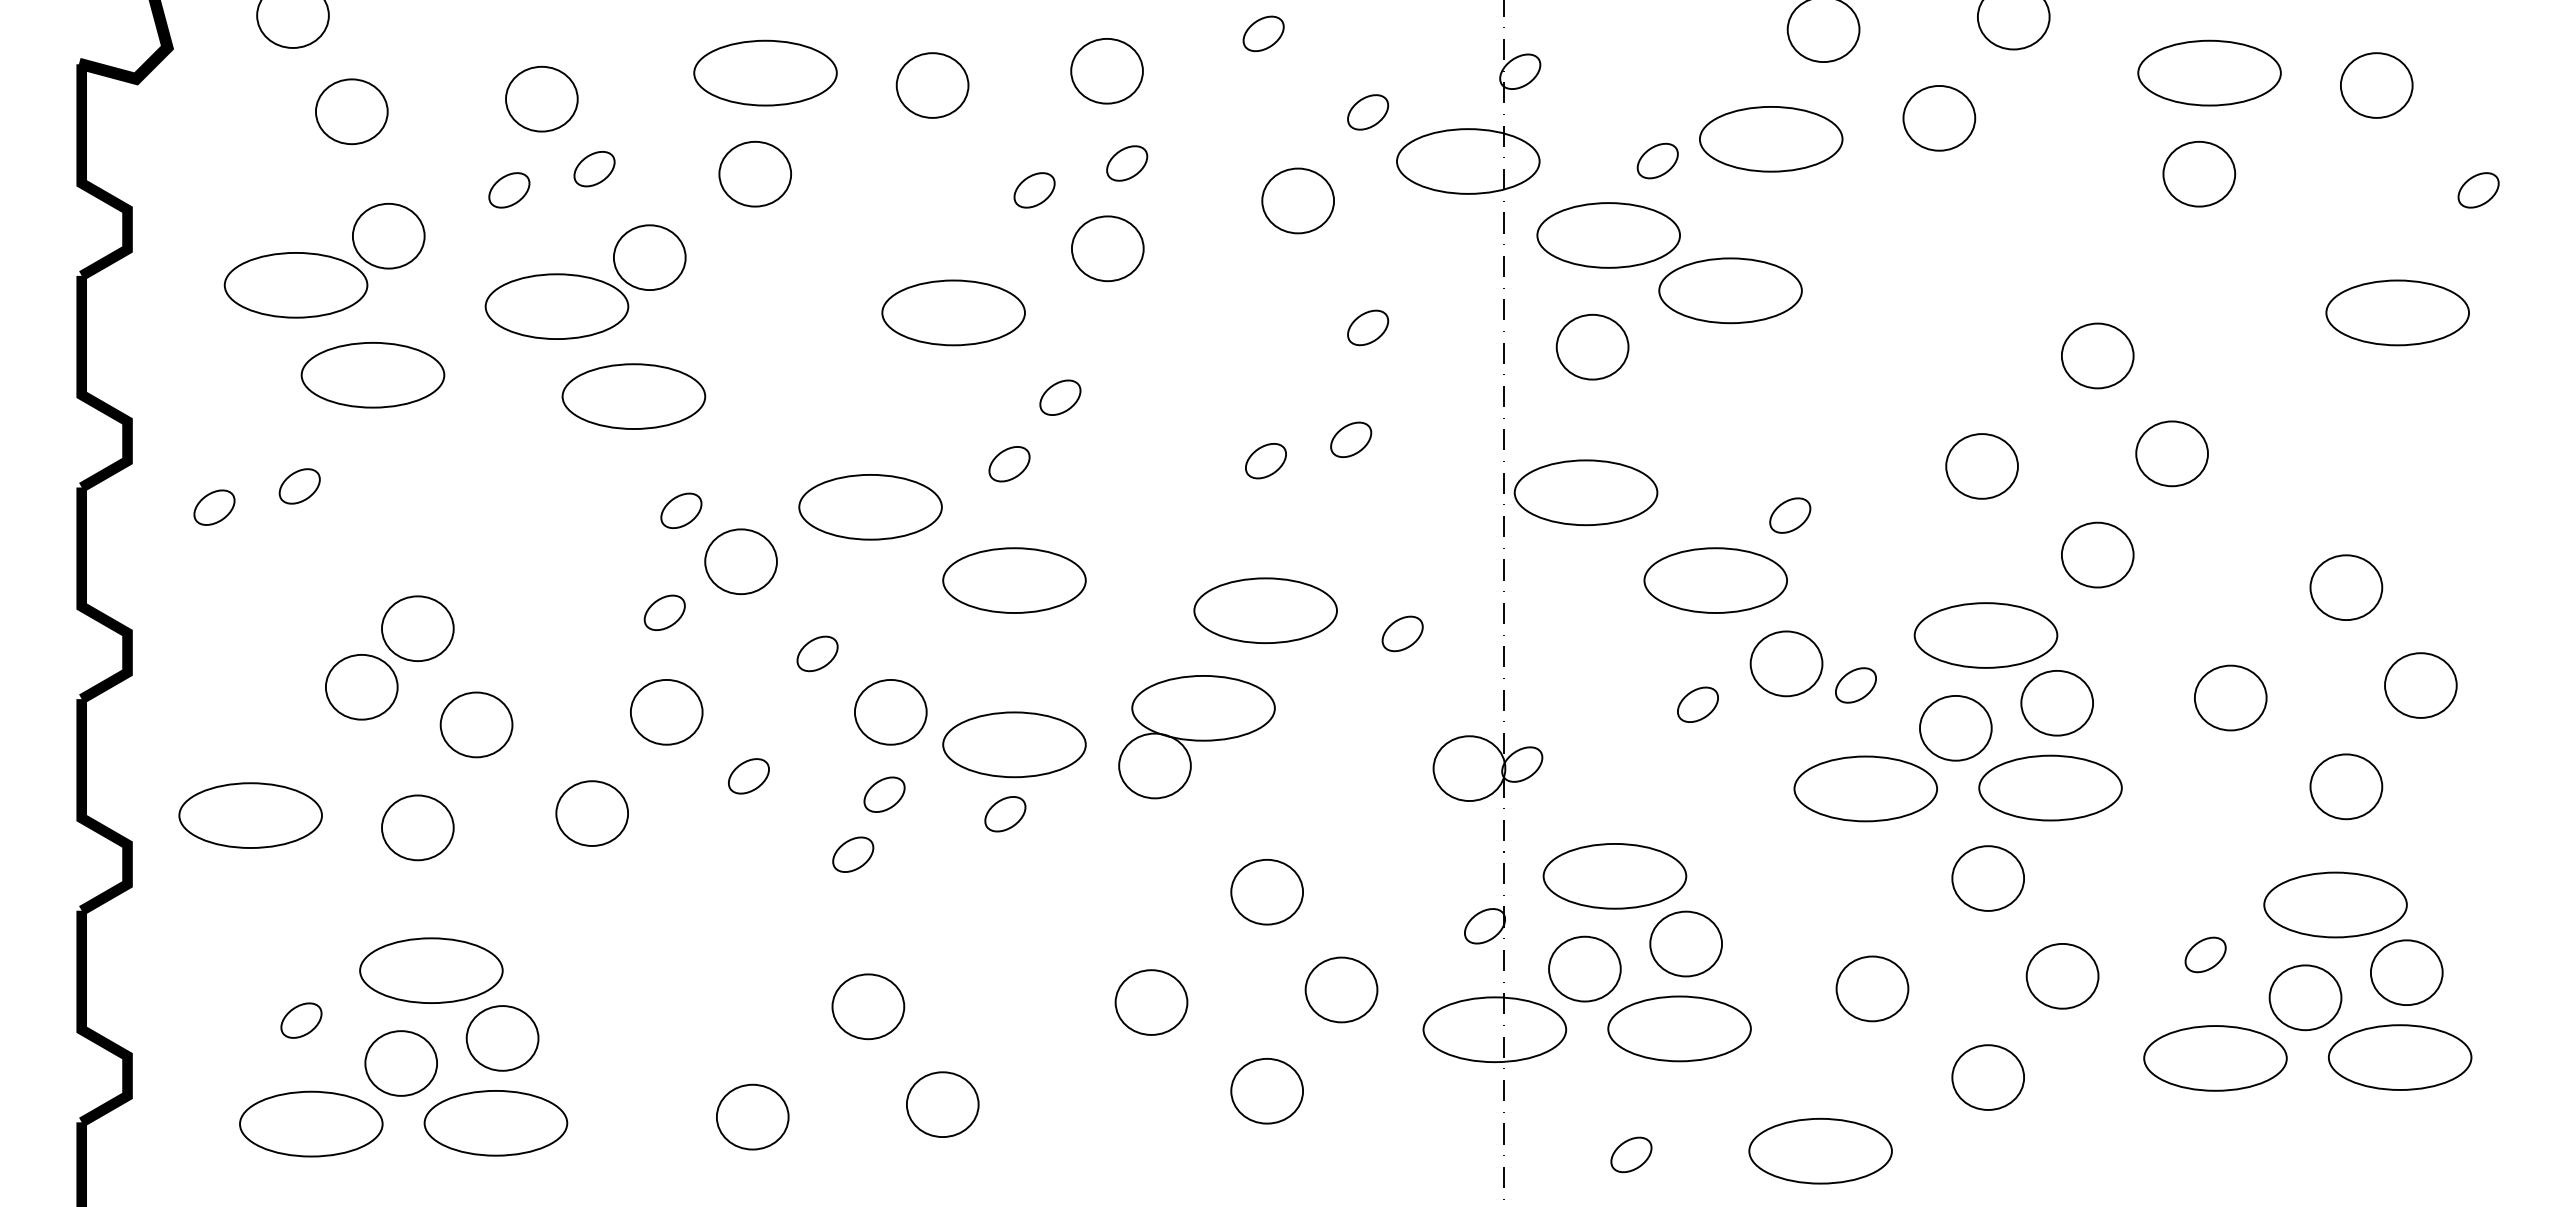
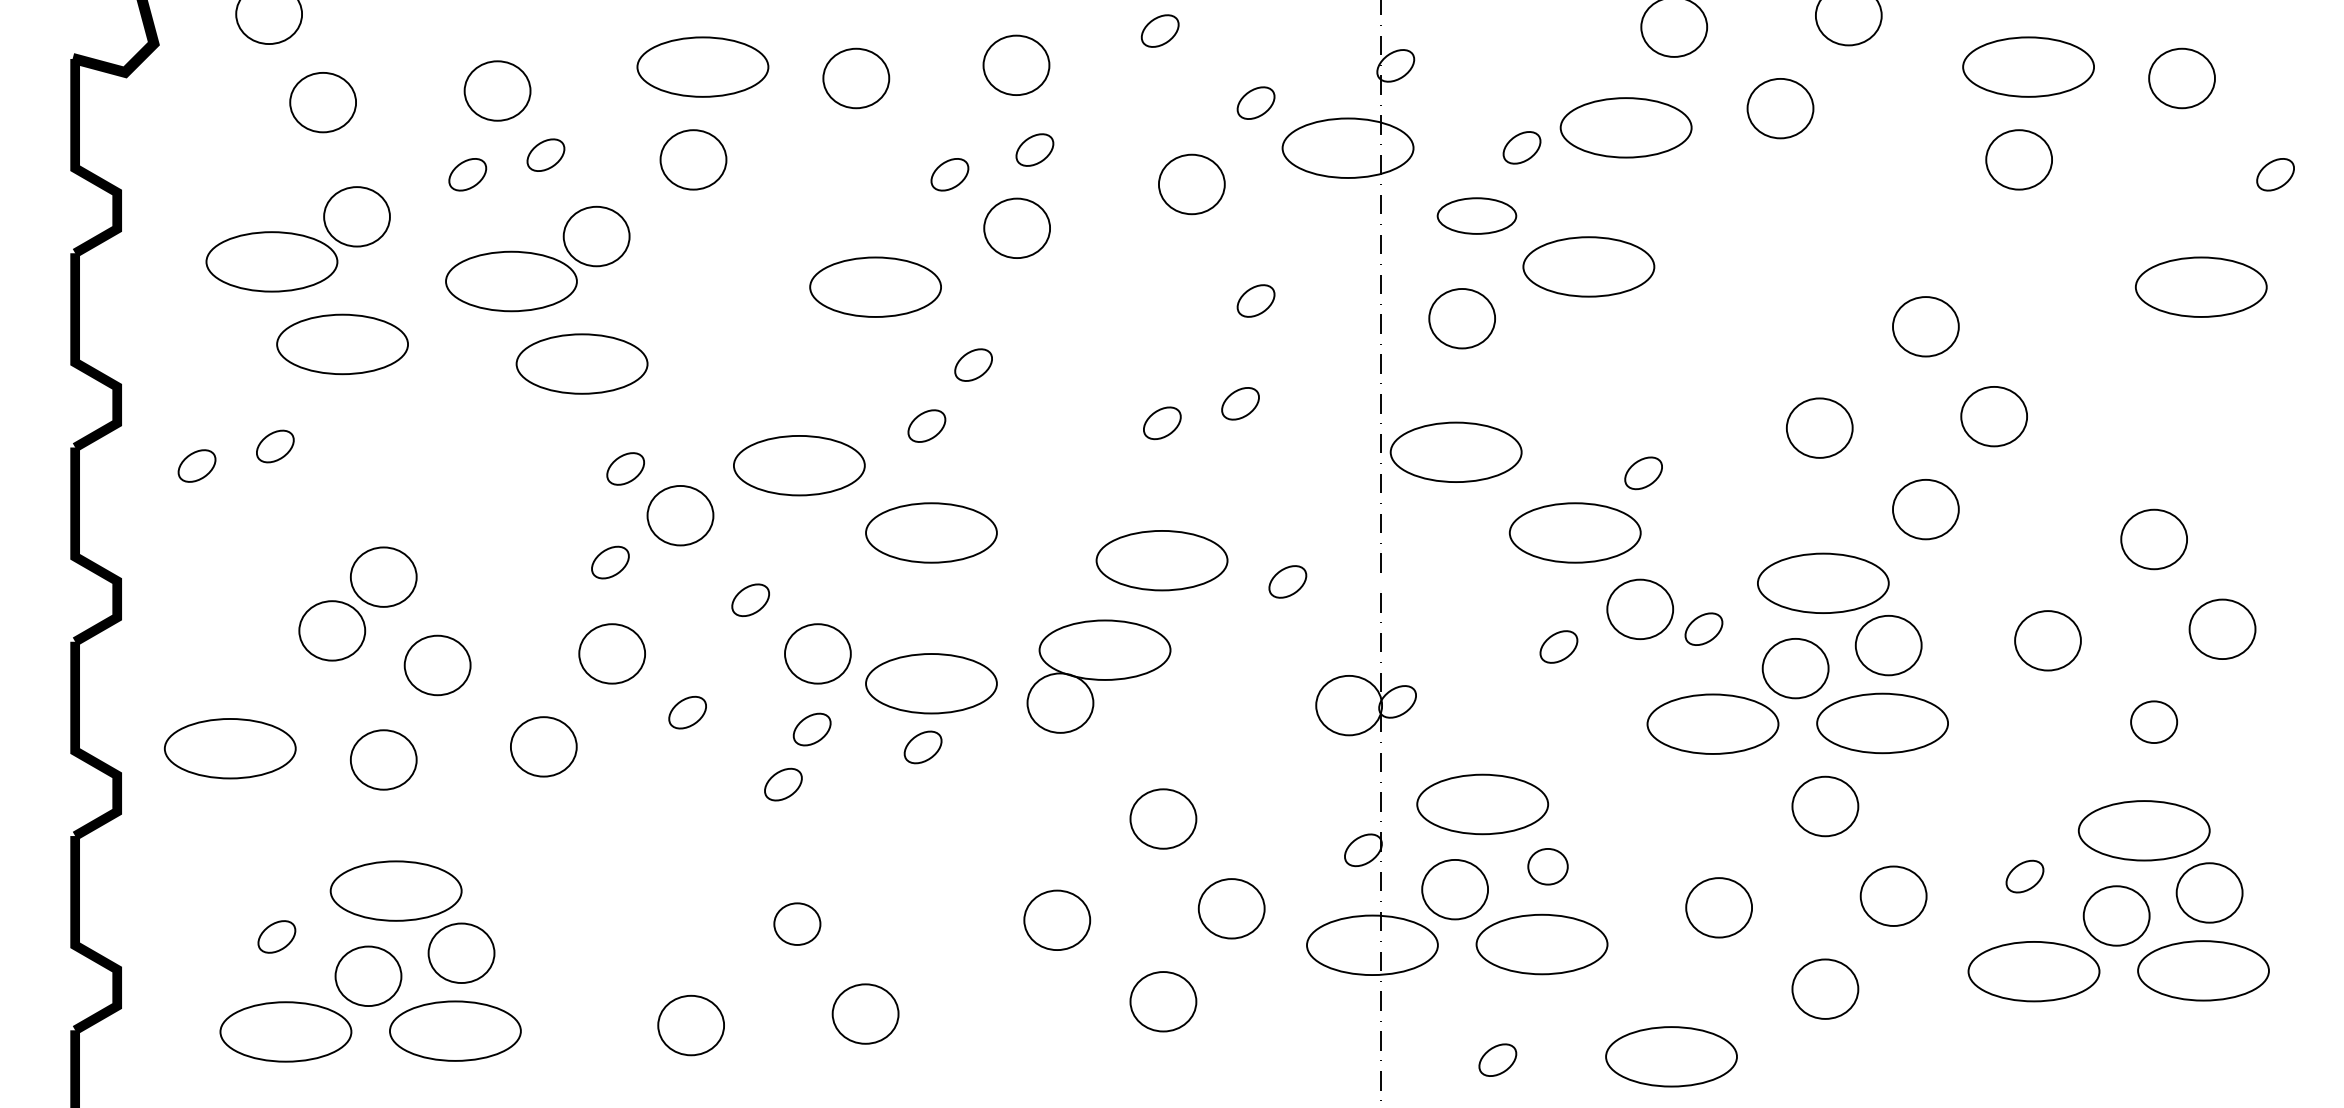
part: (1608, 234) -> (1476, 215), size x0.6
part: (2345, 785) -> (2153, 721), size x0.7
part: (1685, 943) -> (1547, 866), size x0.6
part: (868, 1005) -> (797, 923), size x0.7

